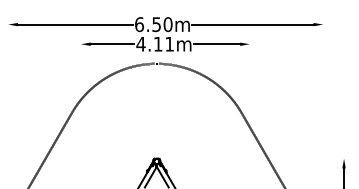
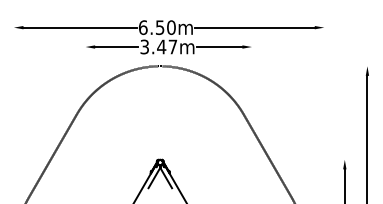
text: (154, 43) -> (158, 46), 4.11m -> 3.47m

